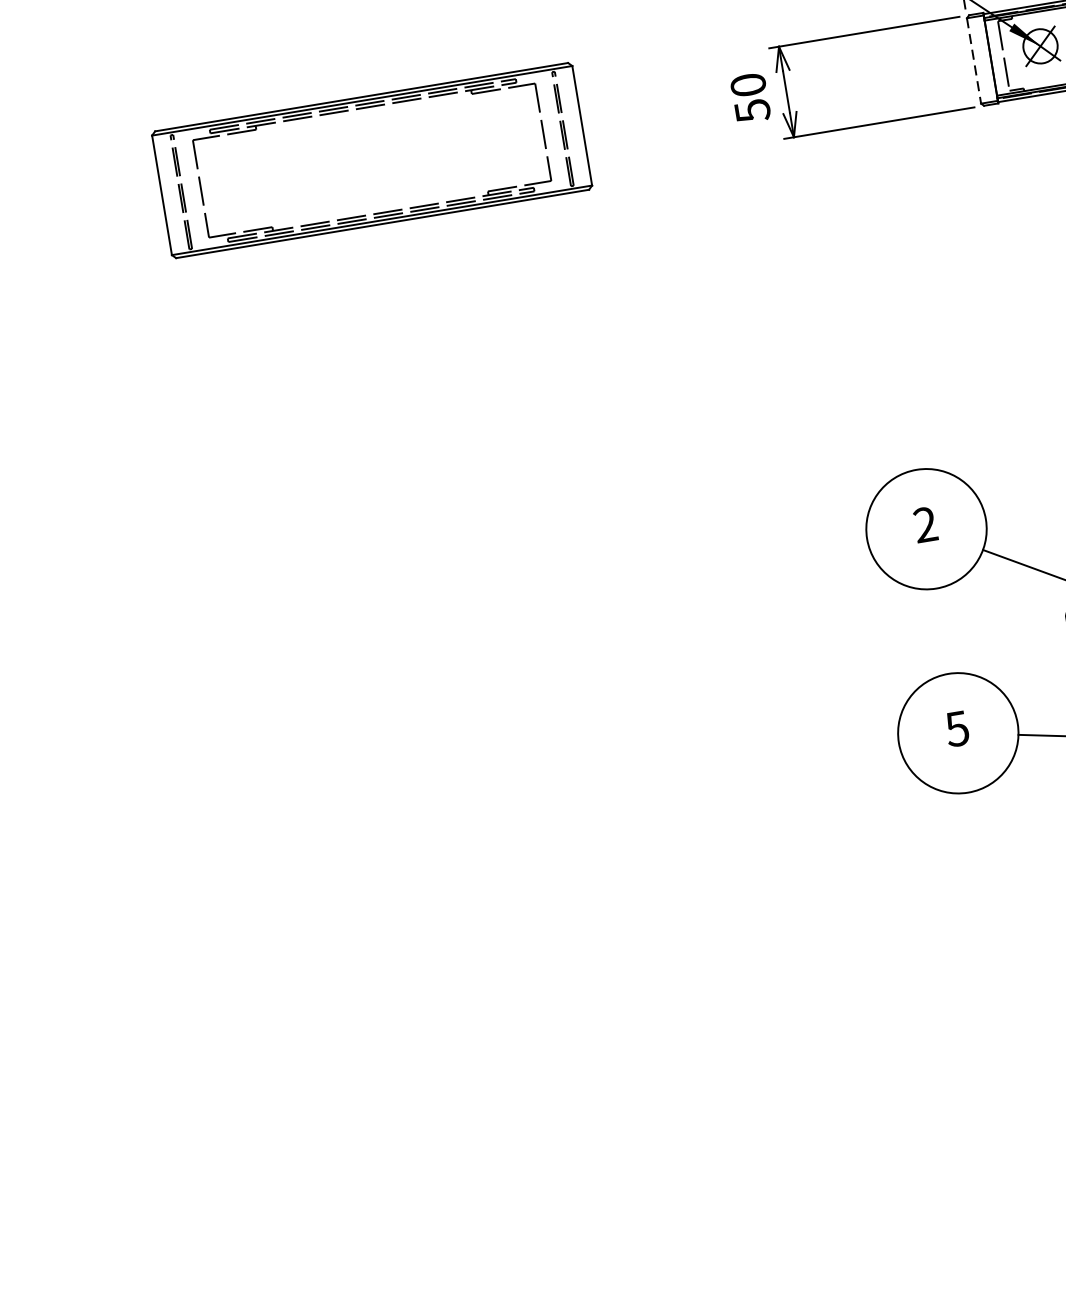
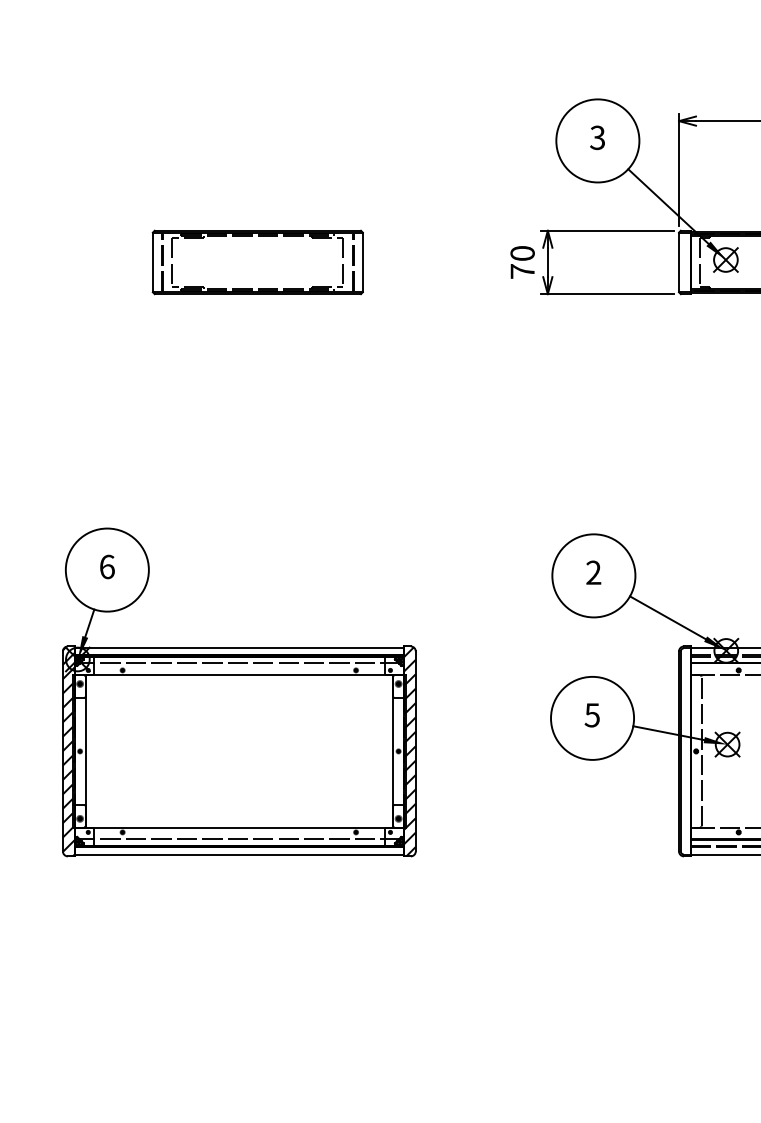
line: (974, 60) -> (679, 262), dashed -> solid
text: (752, 110) -> (522, 271), 50 -> 70
part: (371, 160) -> (257, 262), size x0.71
part: (447, 779) -> (239, 692), added

